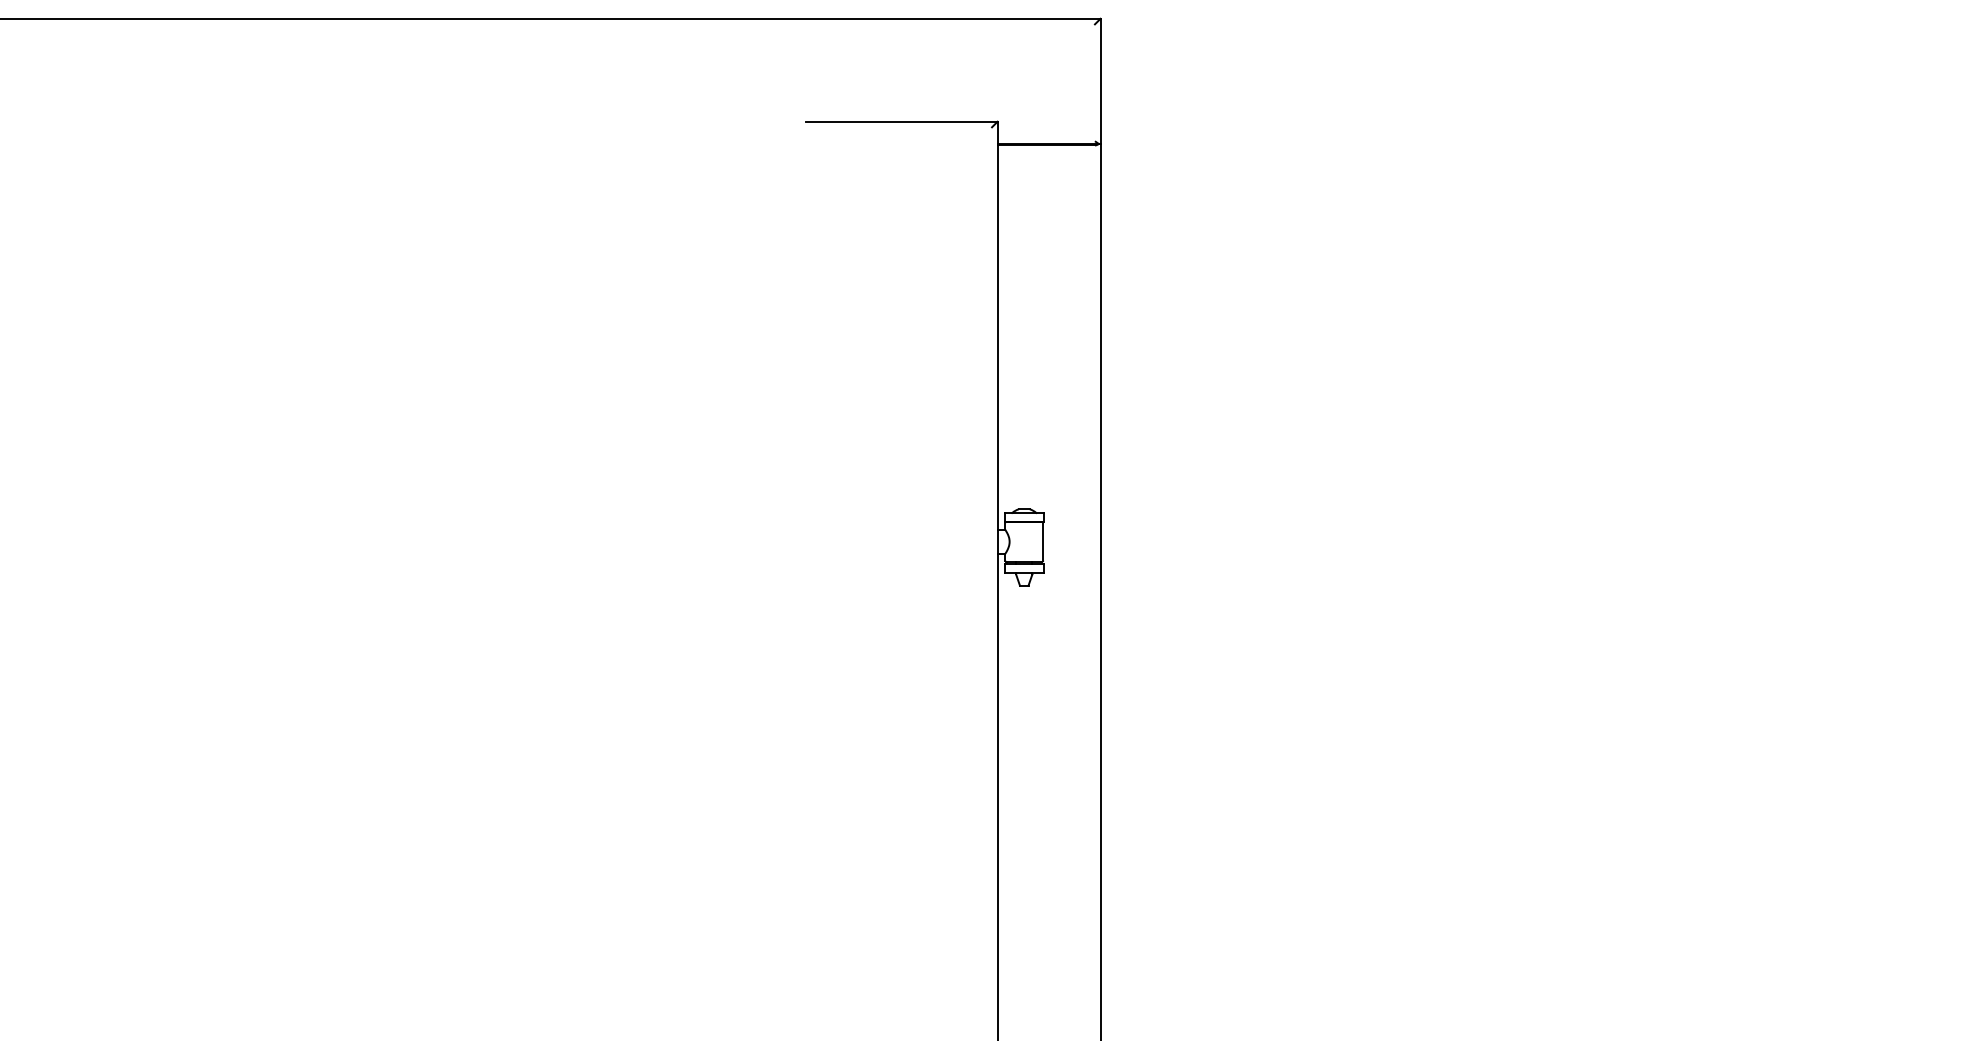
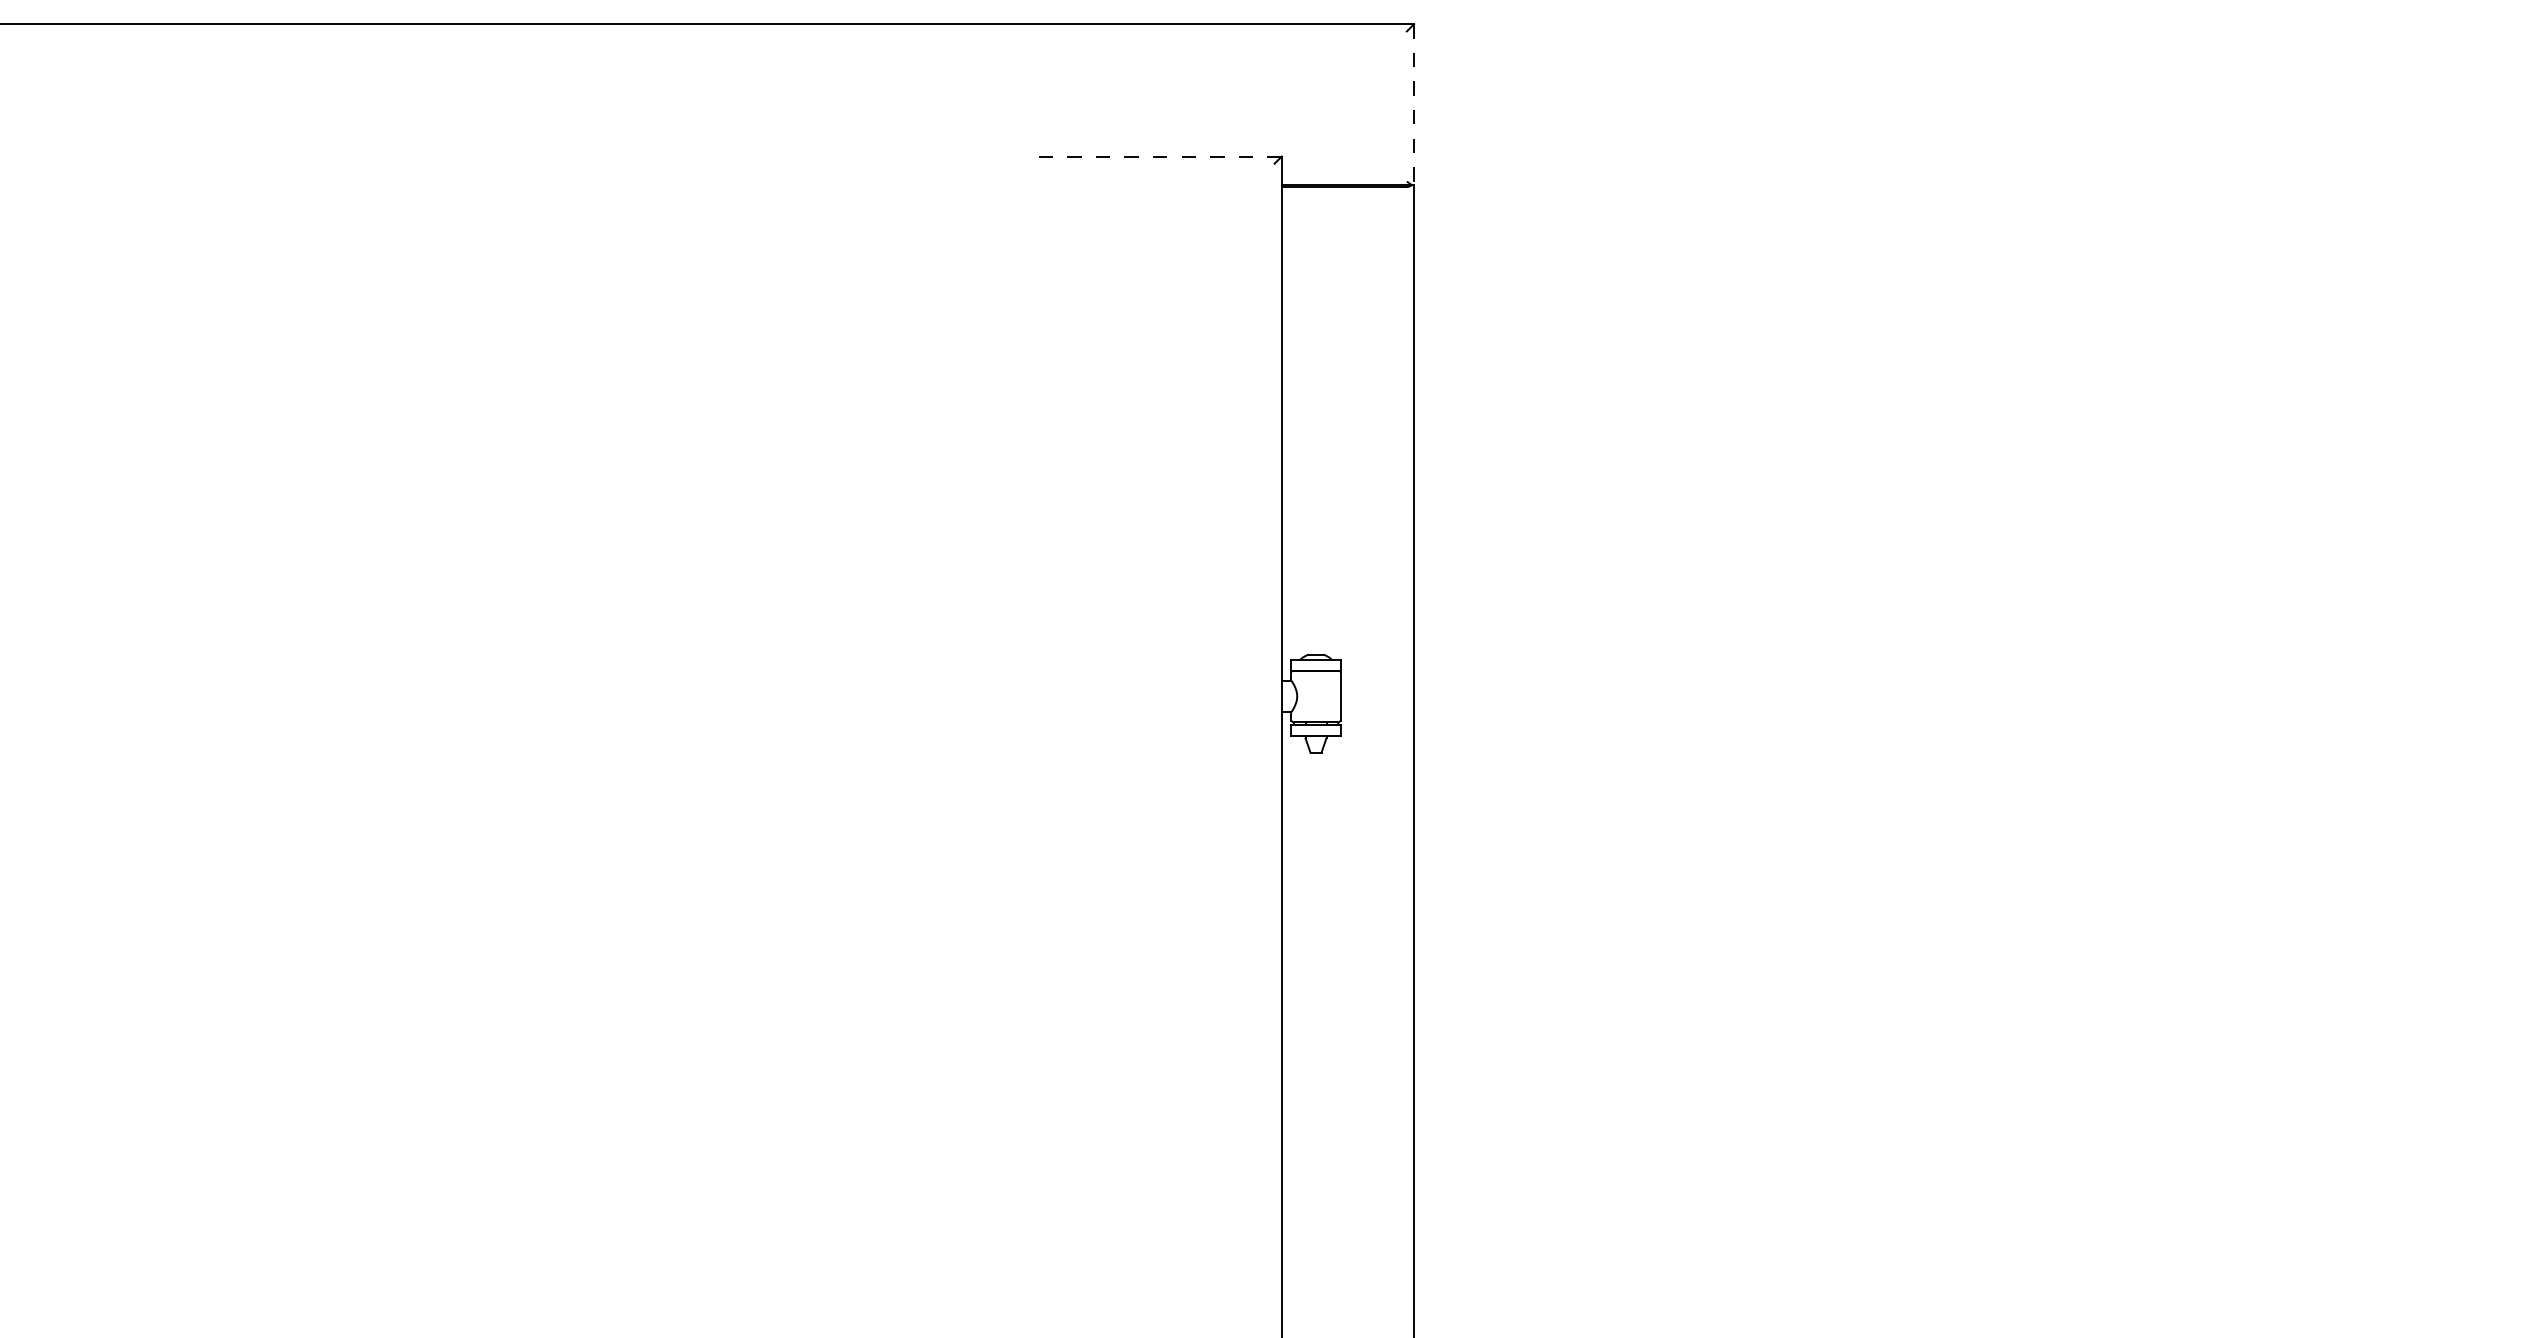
line: (1100, 81) -> (1414, 104), solid -> dashed
line: (901, 121) -> (1158, 156), solid -> dashed

